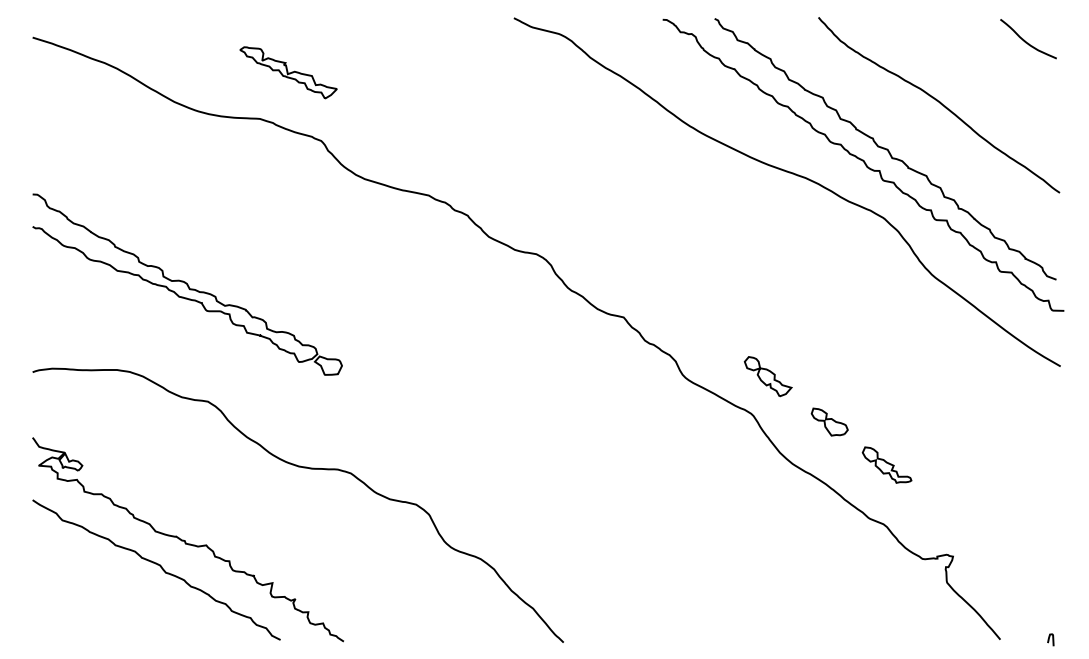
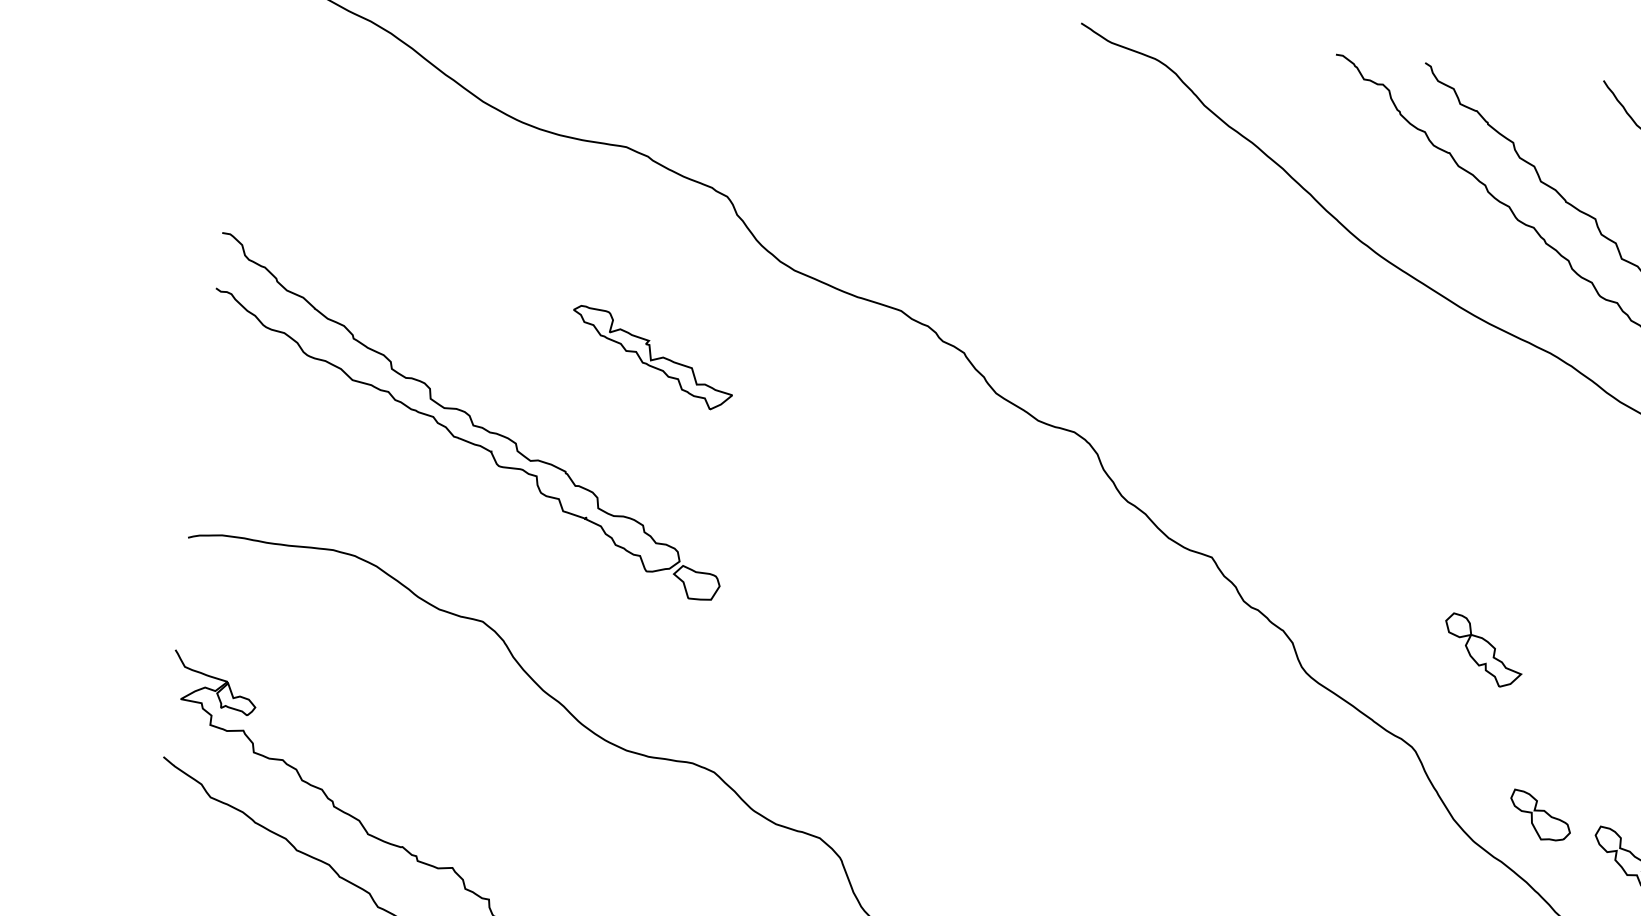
part: (288, 72) -> (652, 357), moved
part: (767, 376) -> (1482, 650), moved
part: (829, 421) -> (1540, 814), moved

